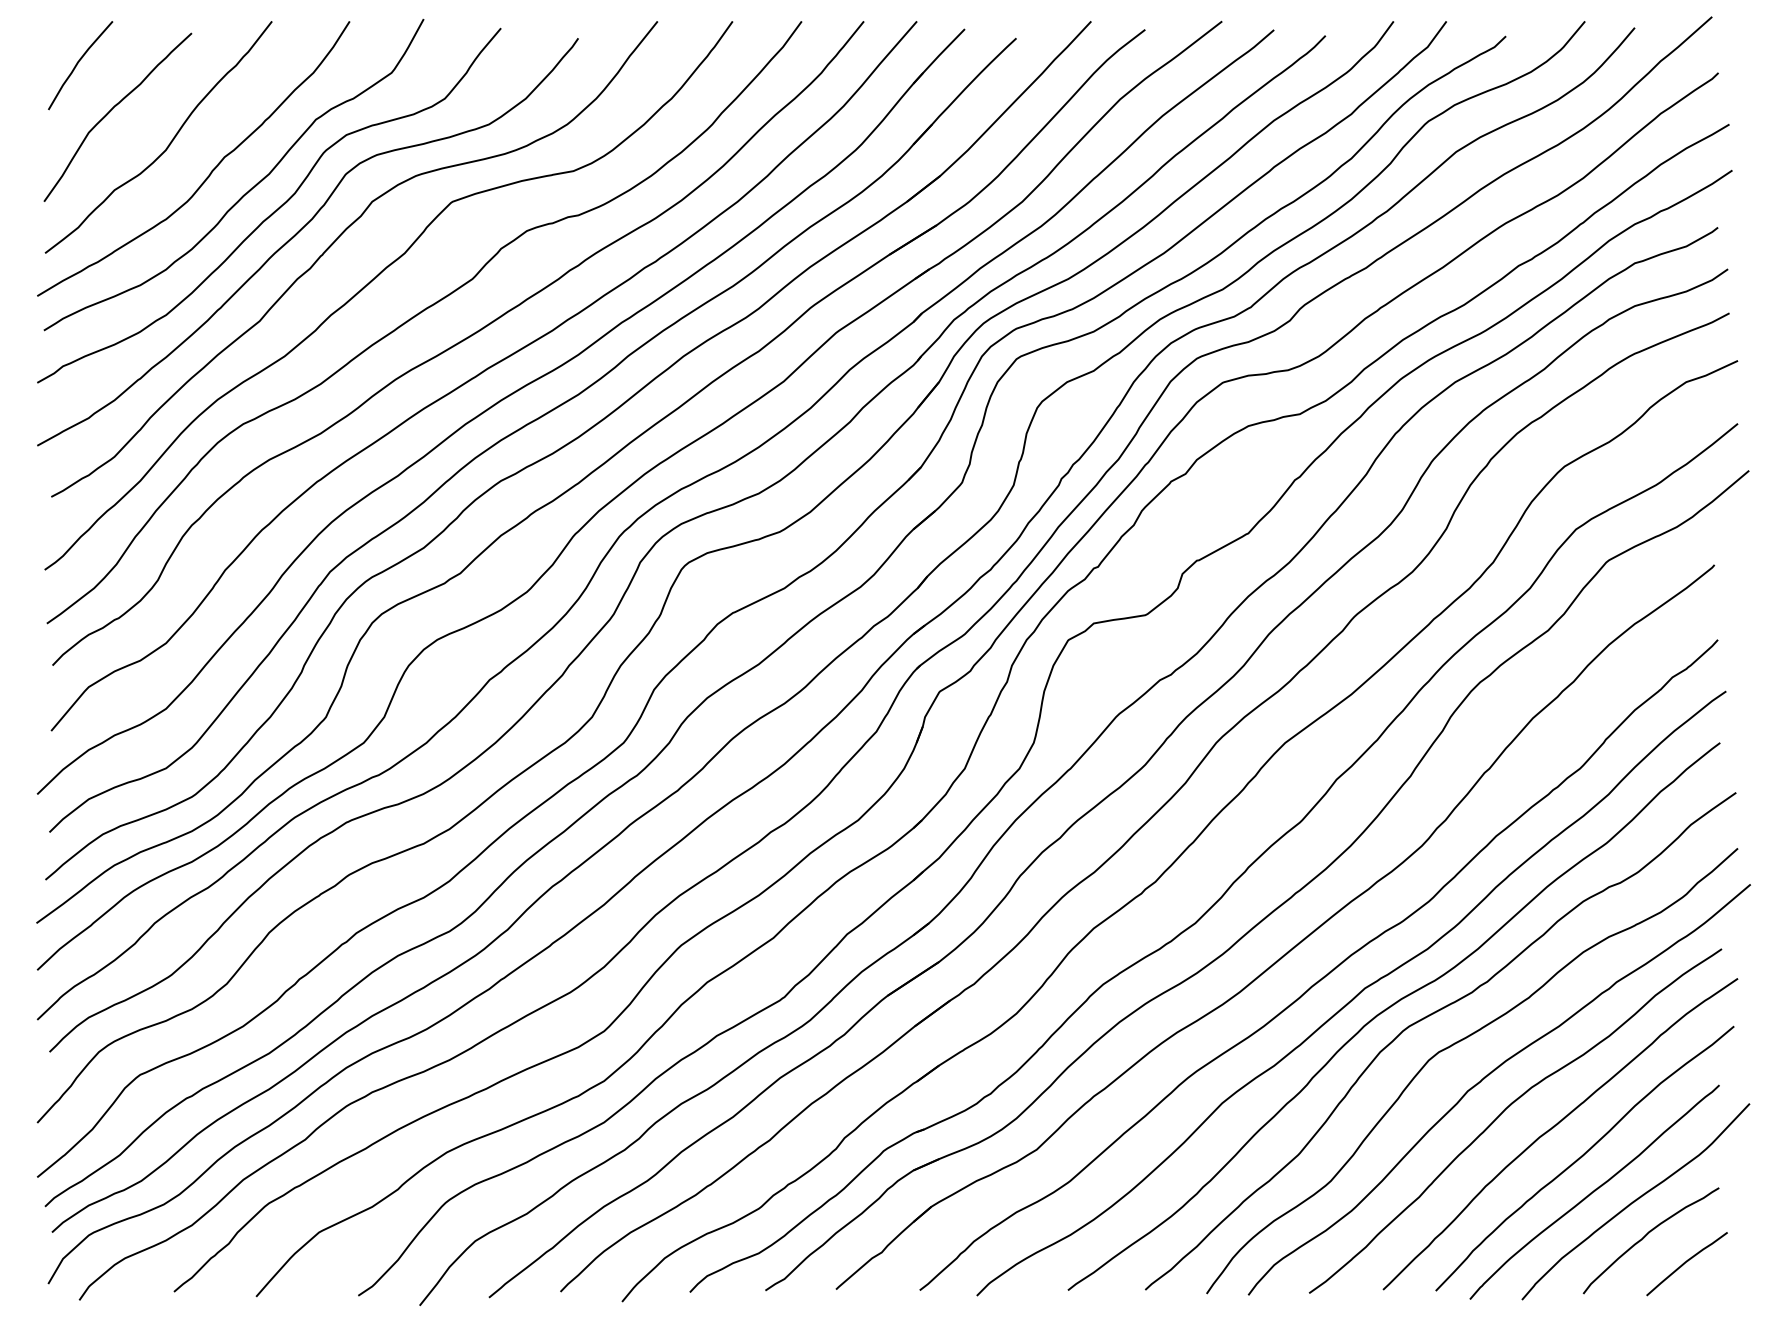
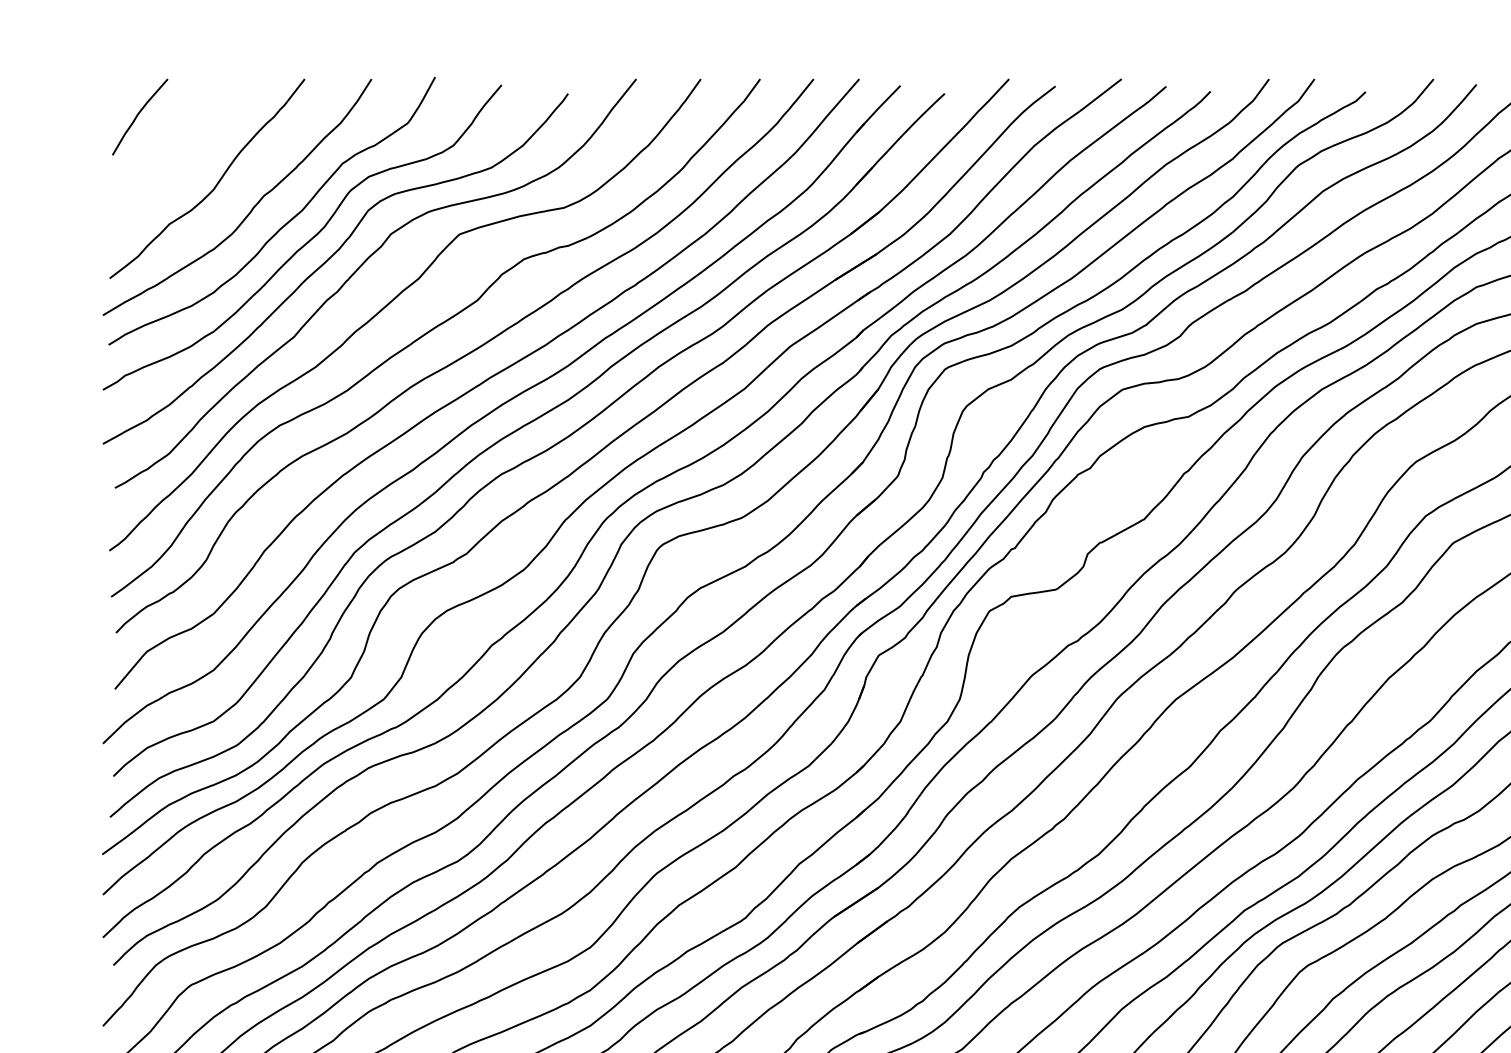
curve: (111, 111) -> (166, 156), removed

